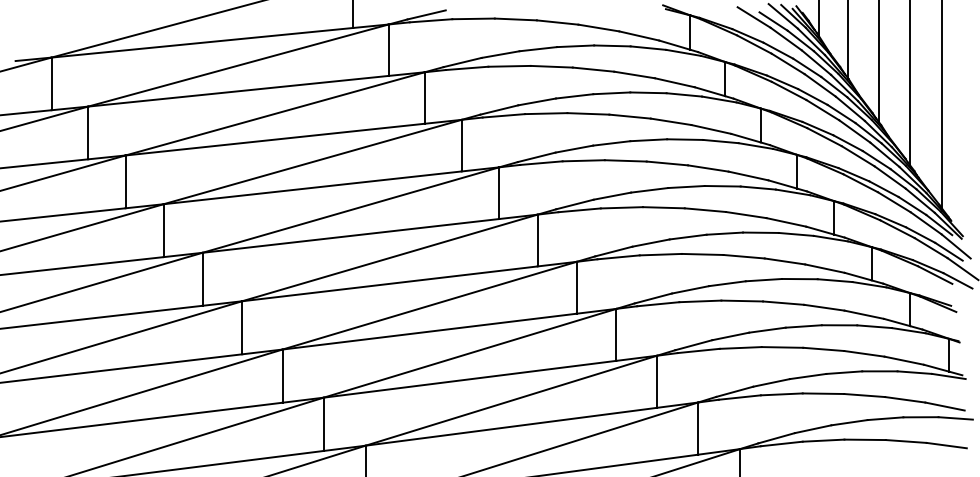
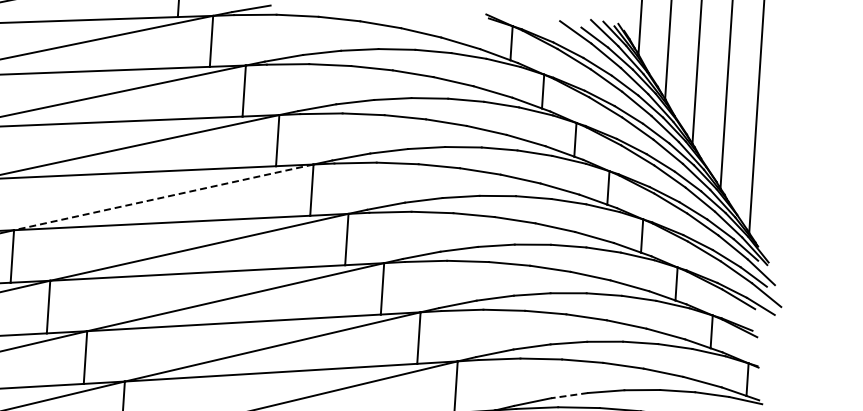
line: (350, 210) -> (163, 197), solid -> dashed
line: (771, 382) -> (569, 395), solid -> dashed

